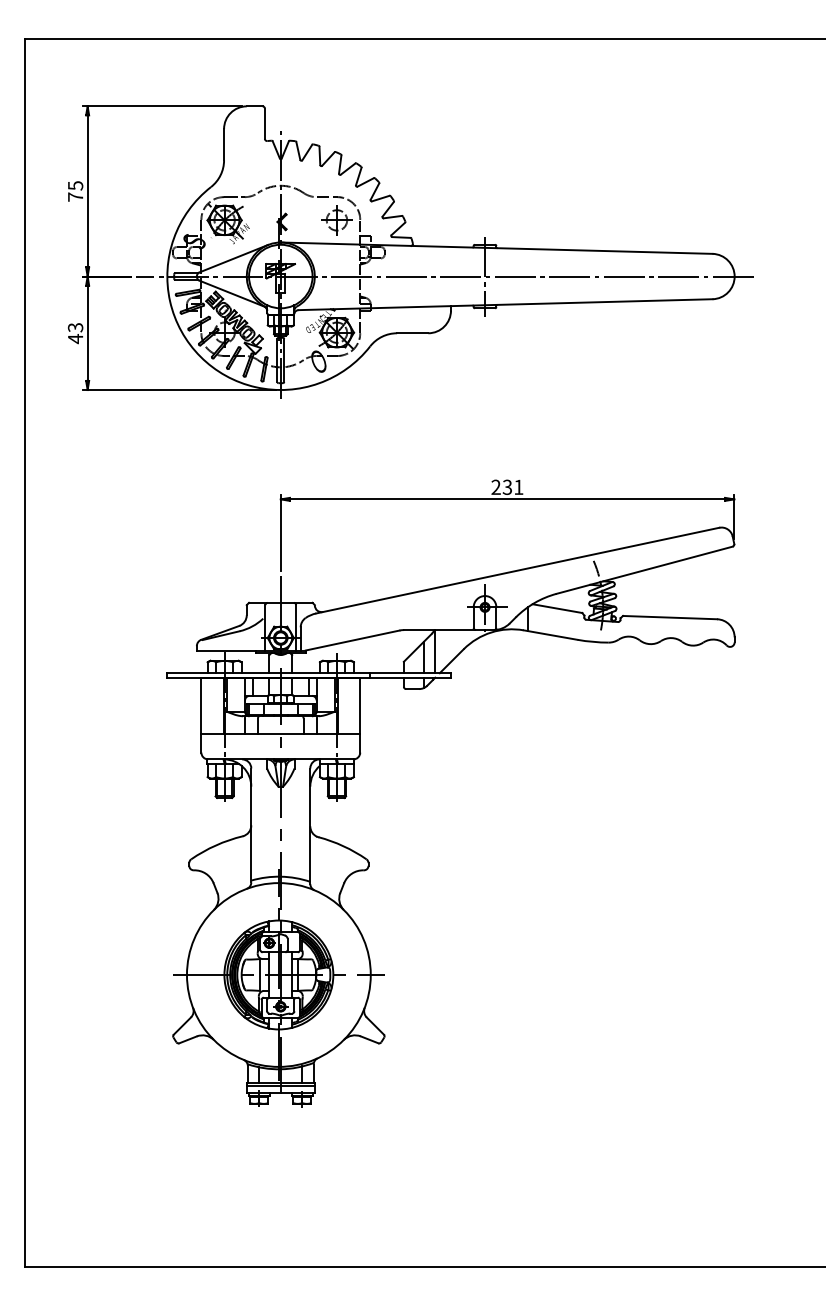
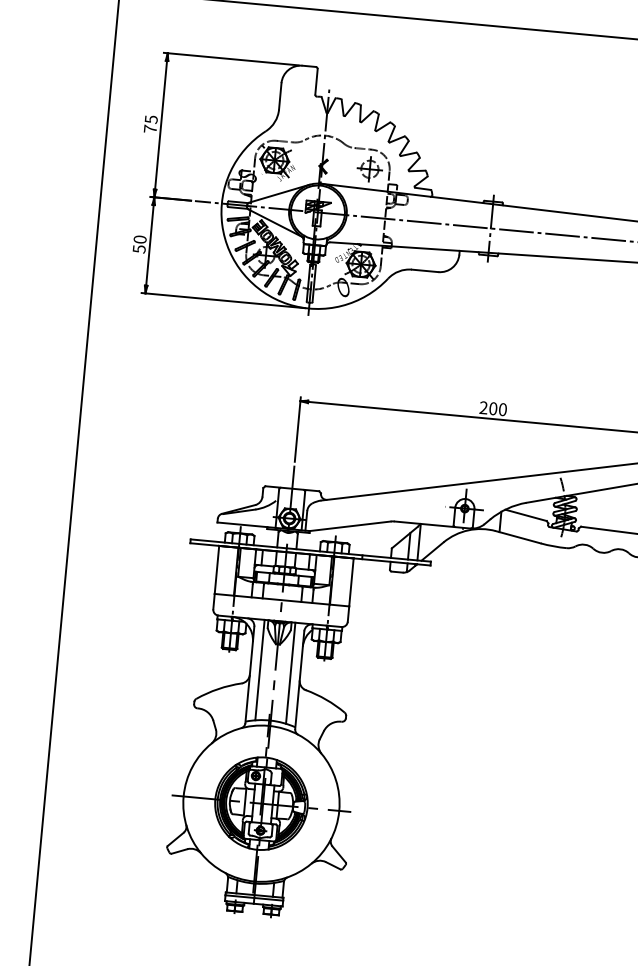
text: (75, 333) -> (139, 244), 43 -> 50
text: (512, 486) -> (497, 408), 231 -> 200
line: (262, 818) -> (259, 669), added
line: (298, 818) -> (290, 672), added

